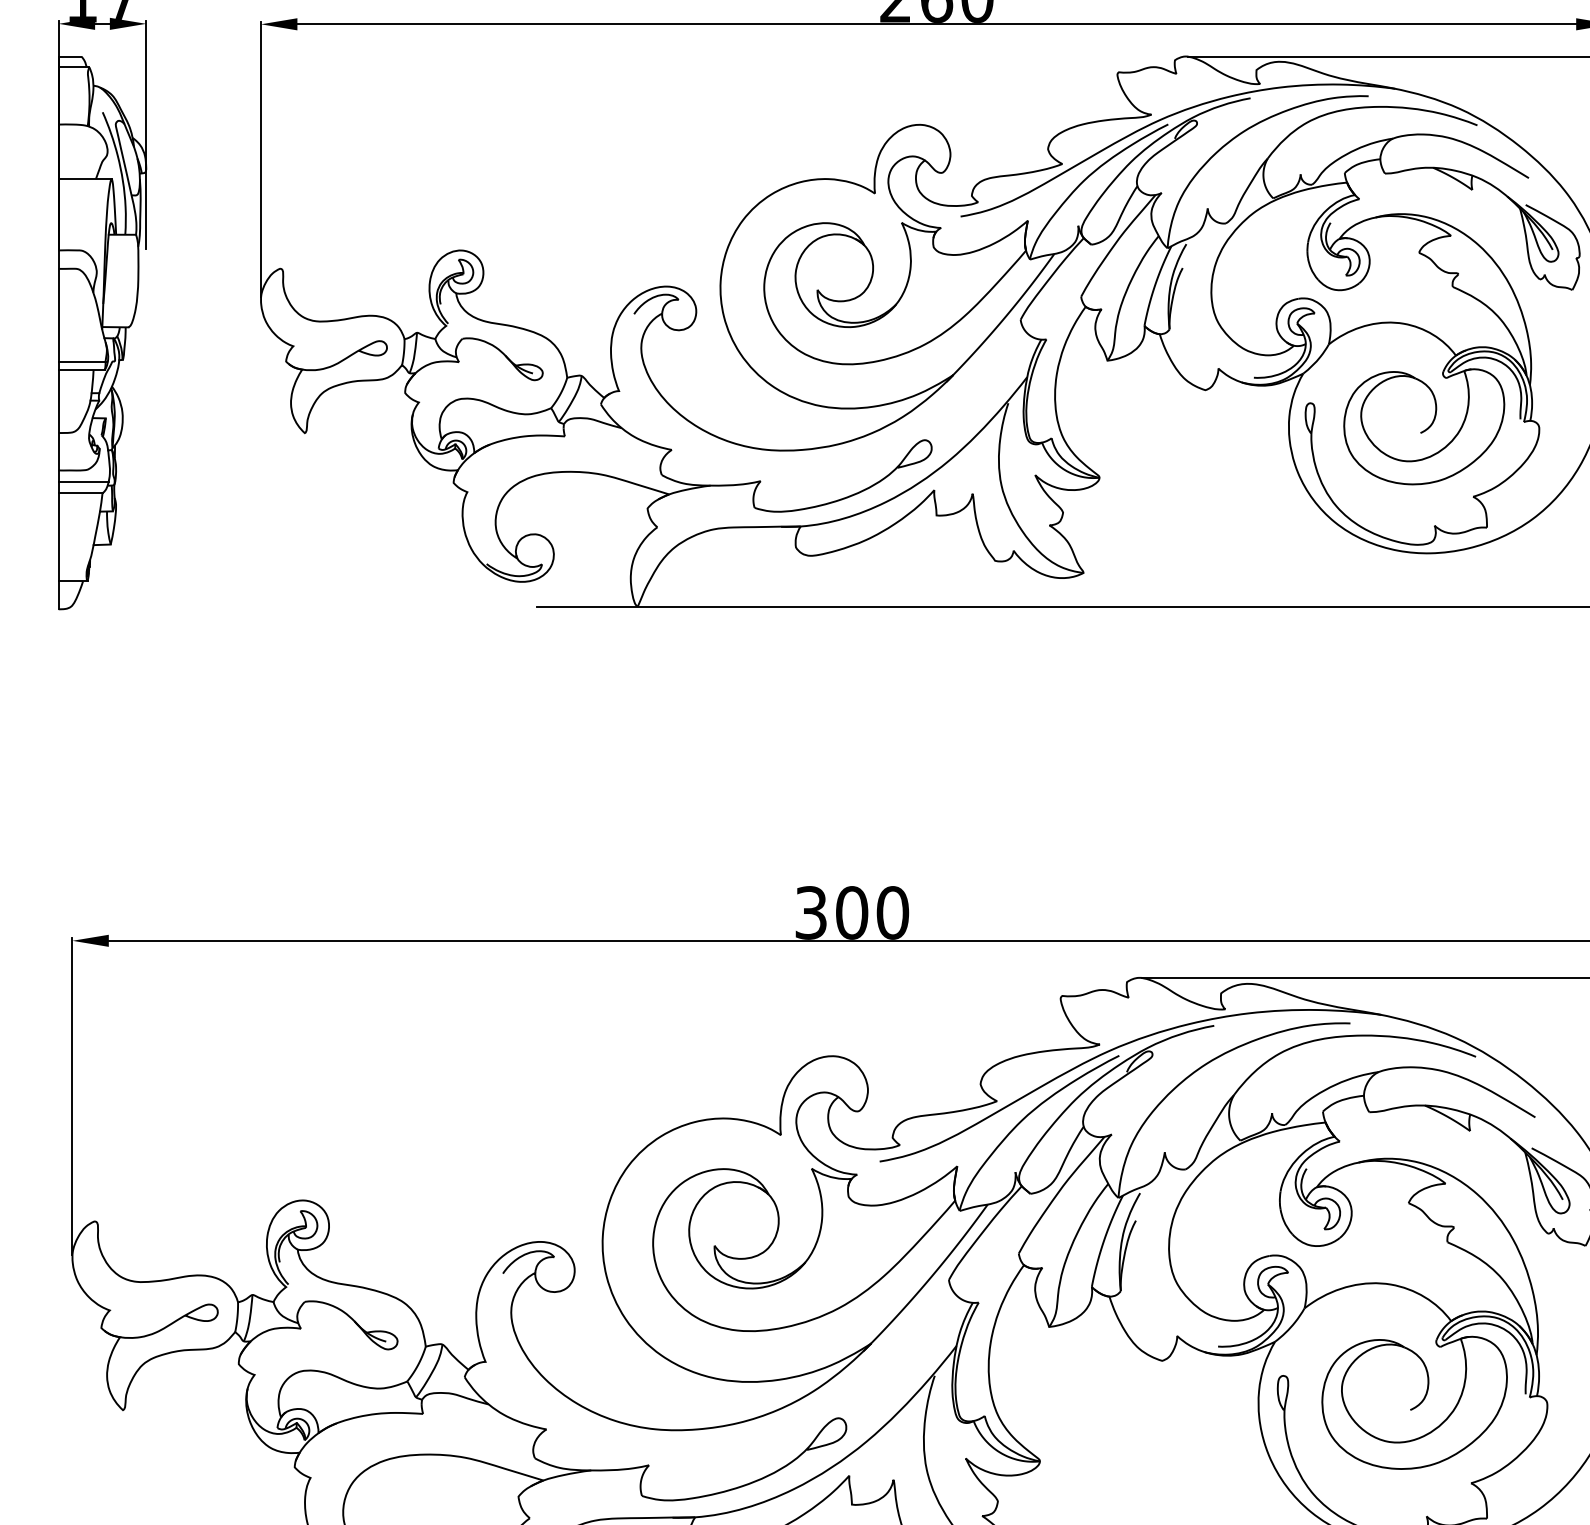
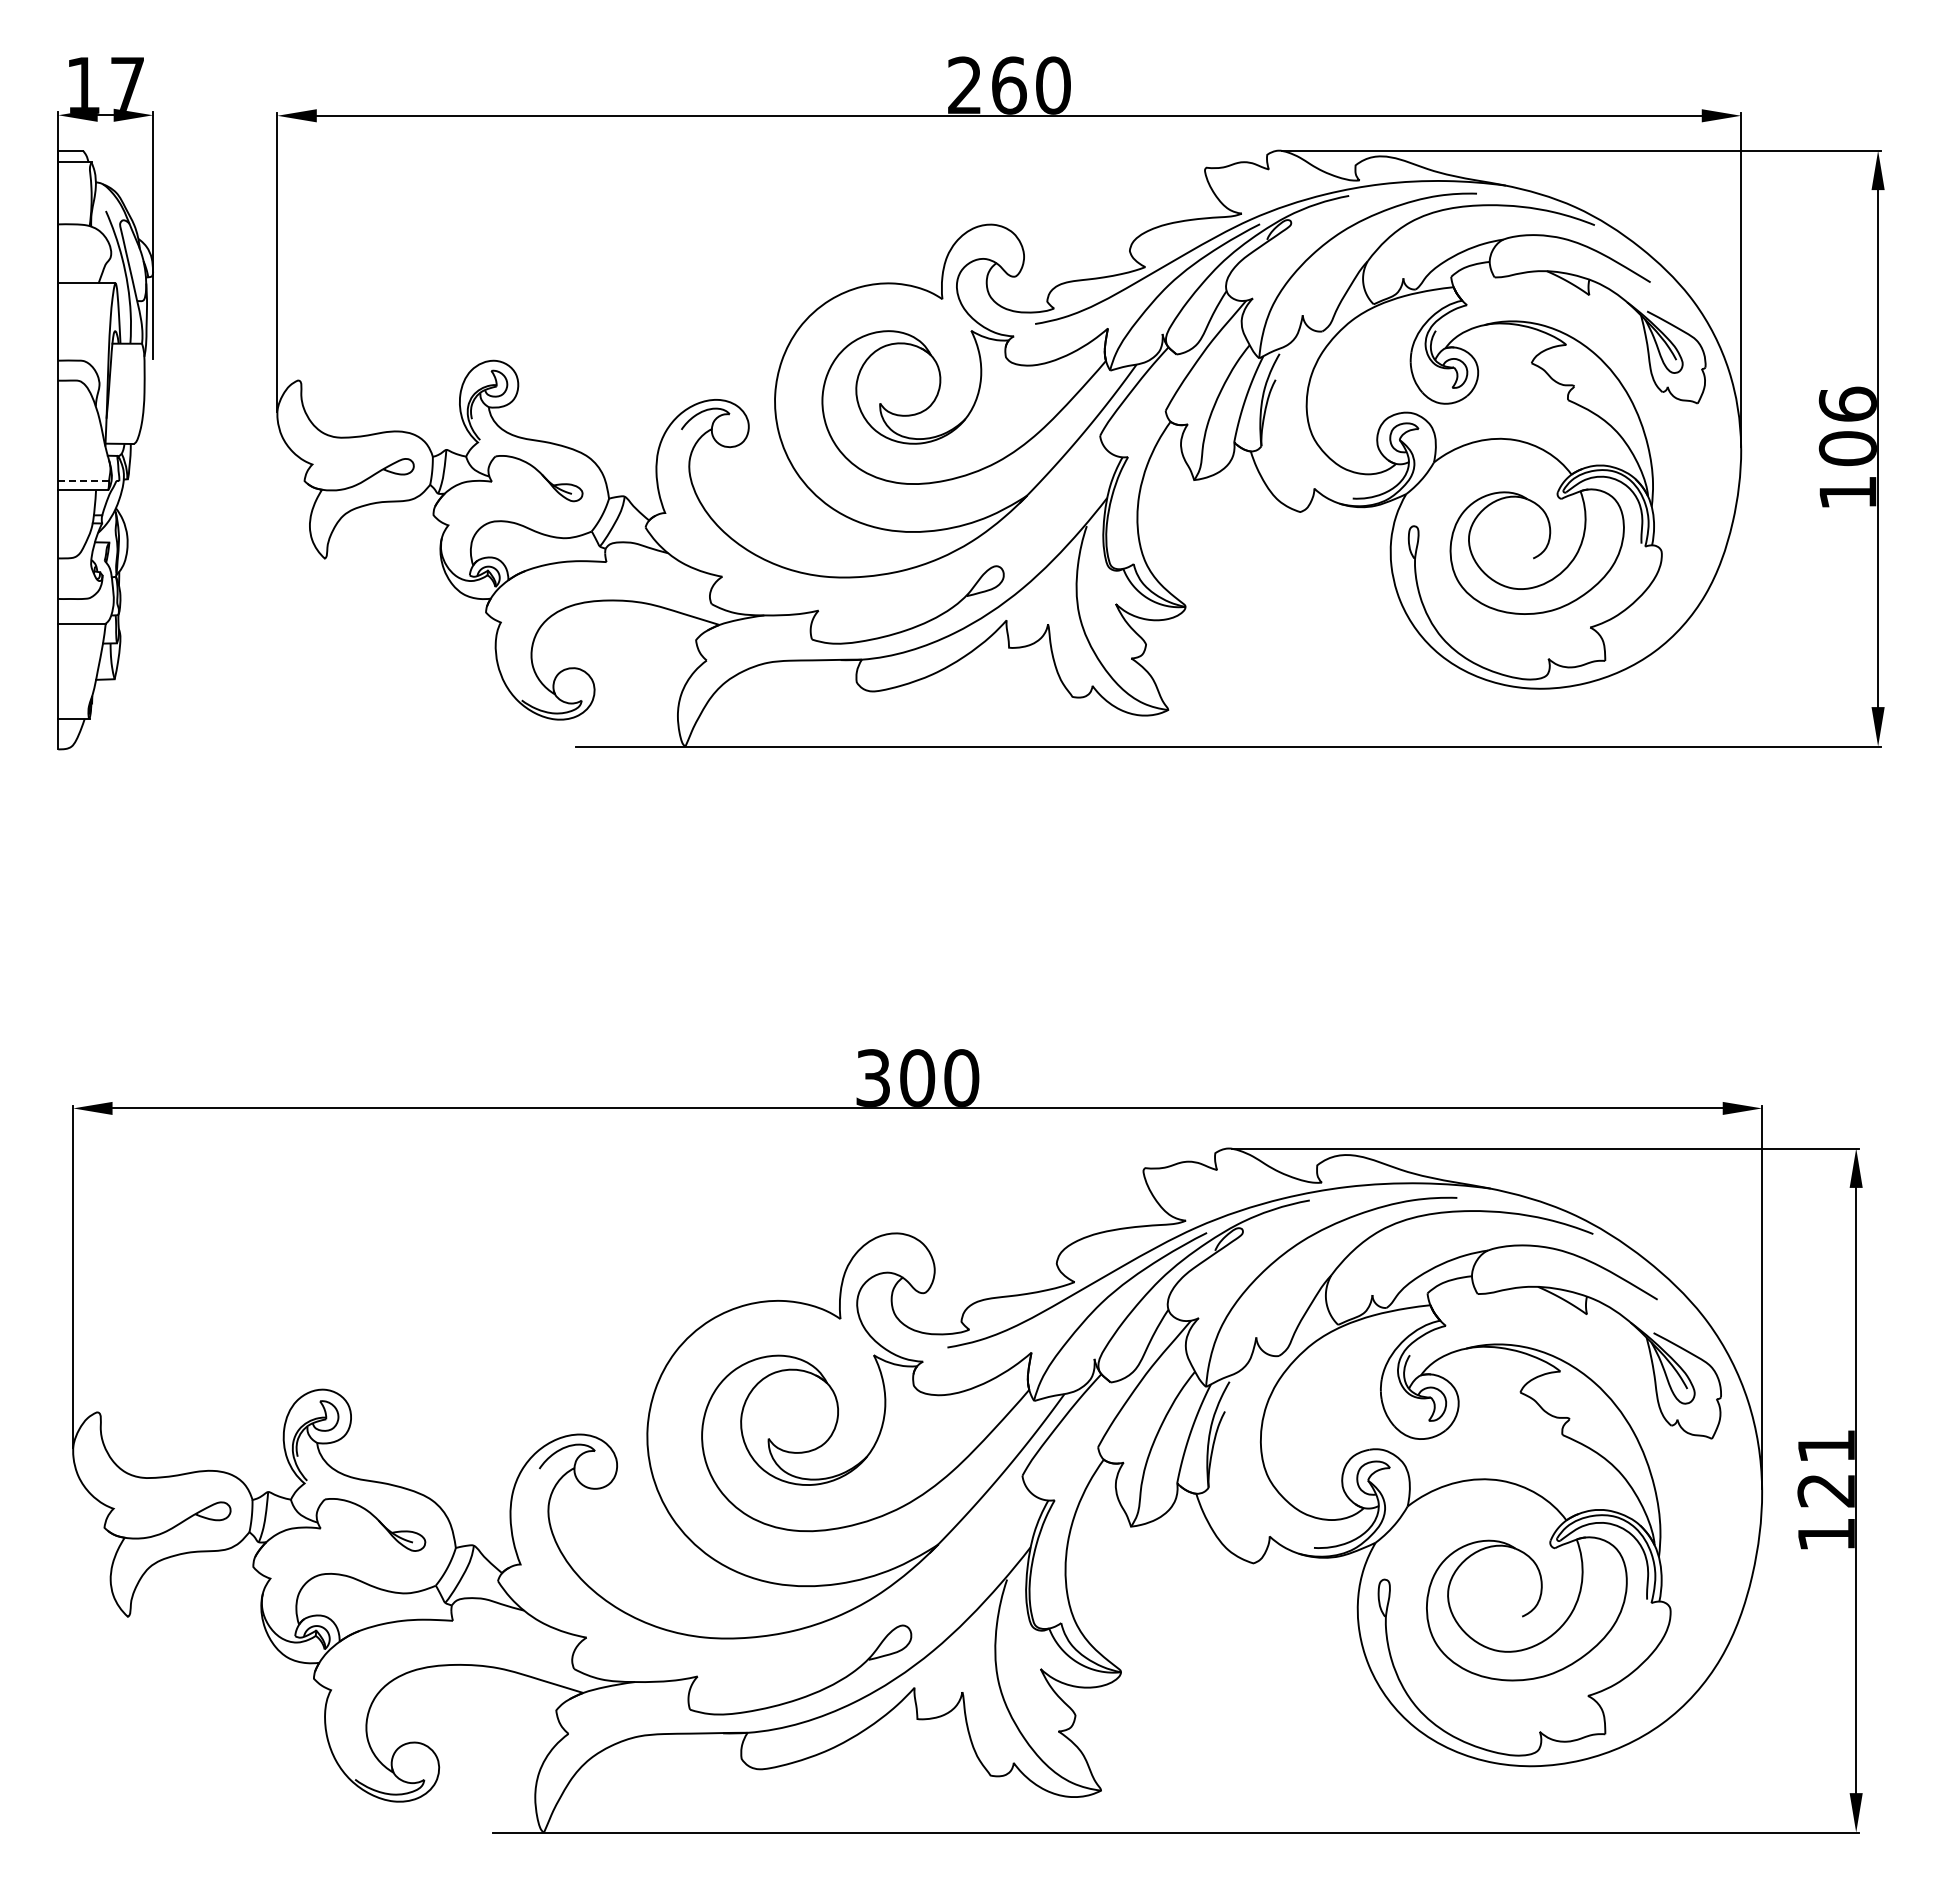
line: (82, 361) -> (83, 481), solid -> dashed
line: (83, 482) -> (85, 611), removed

